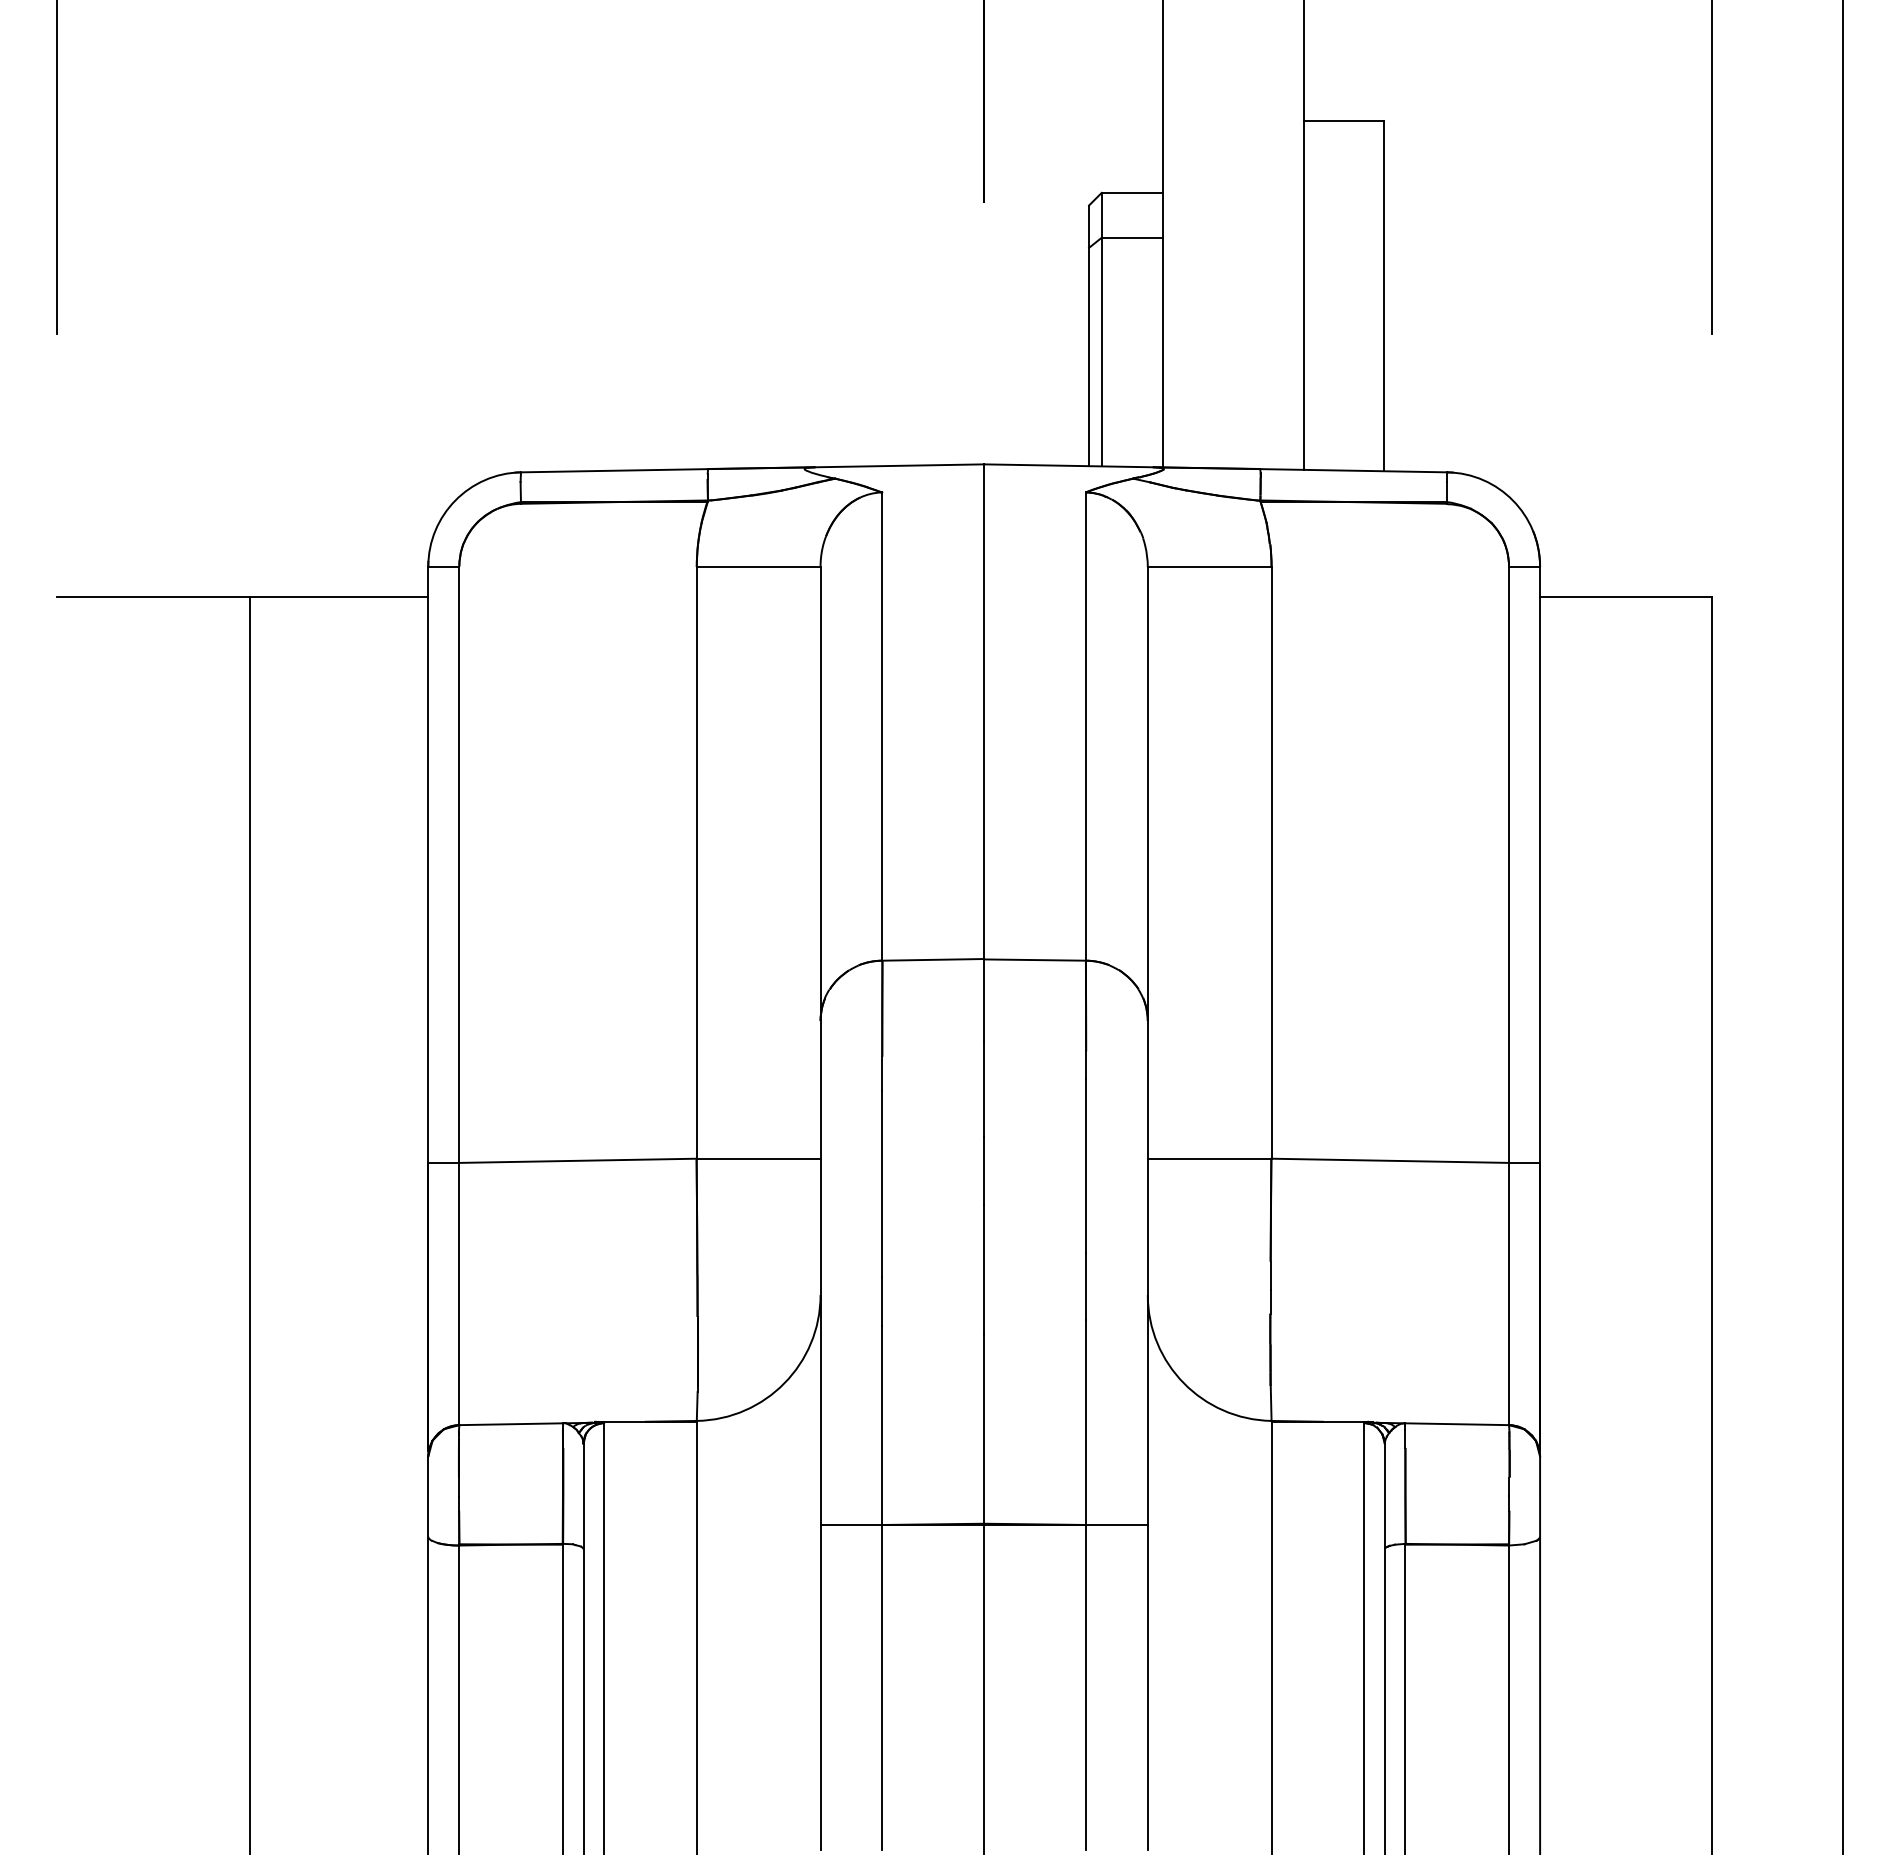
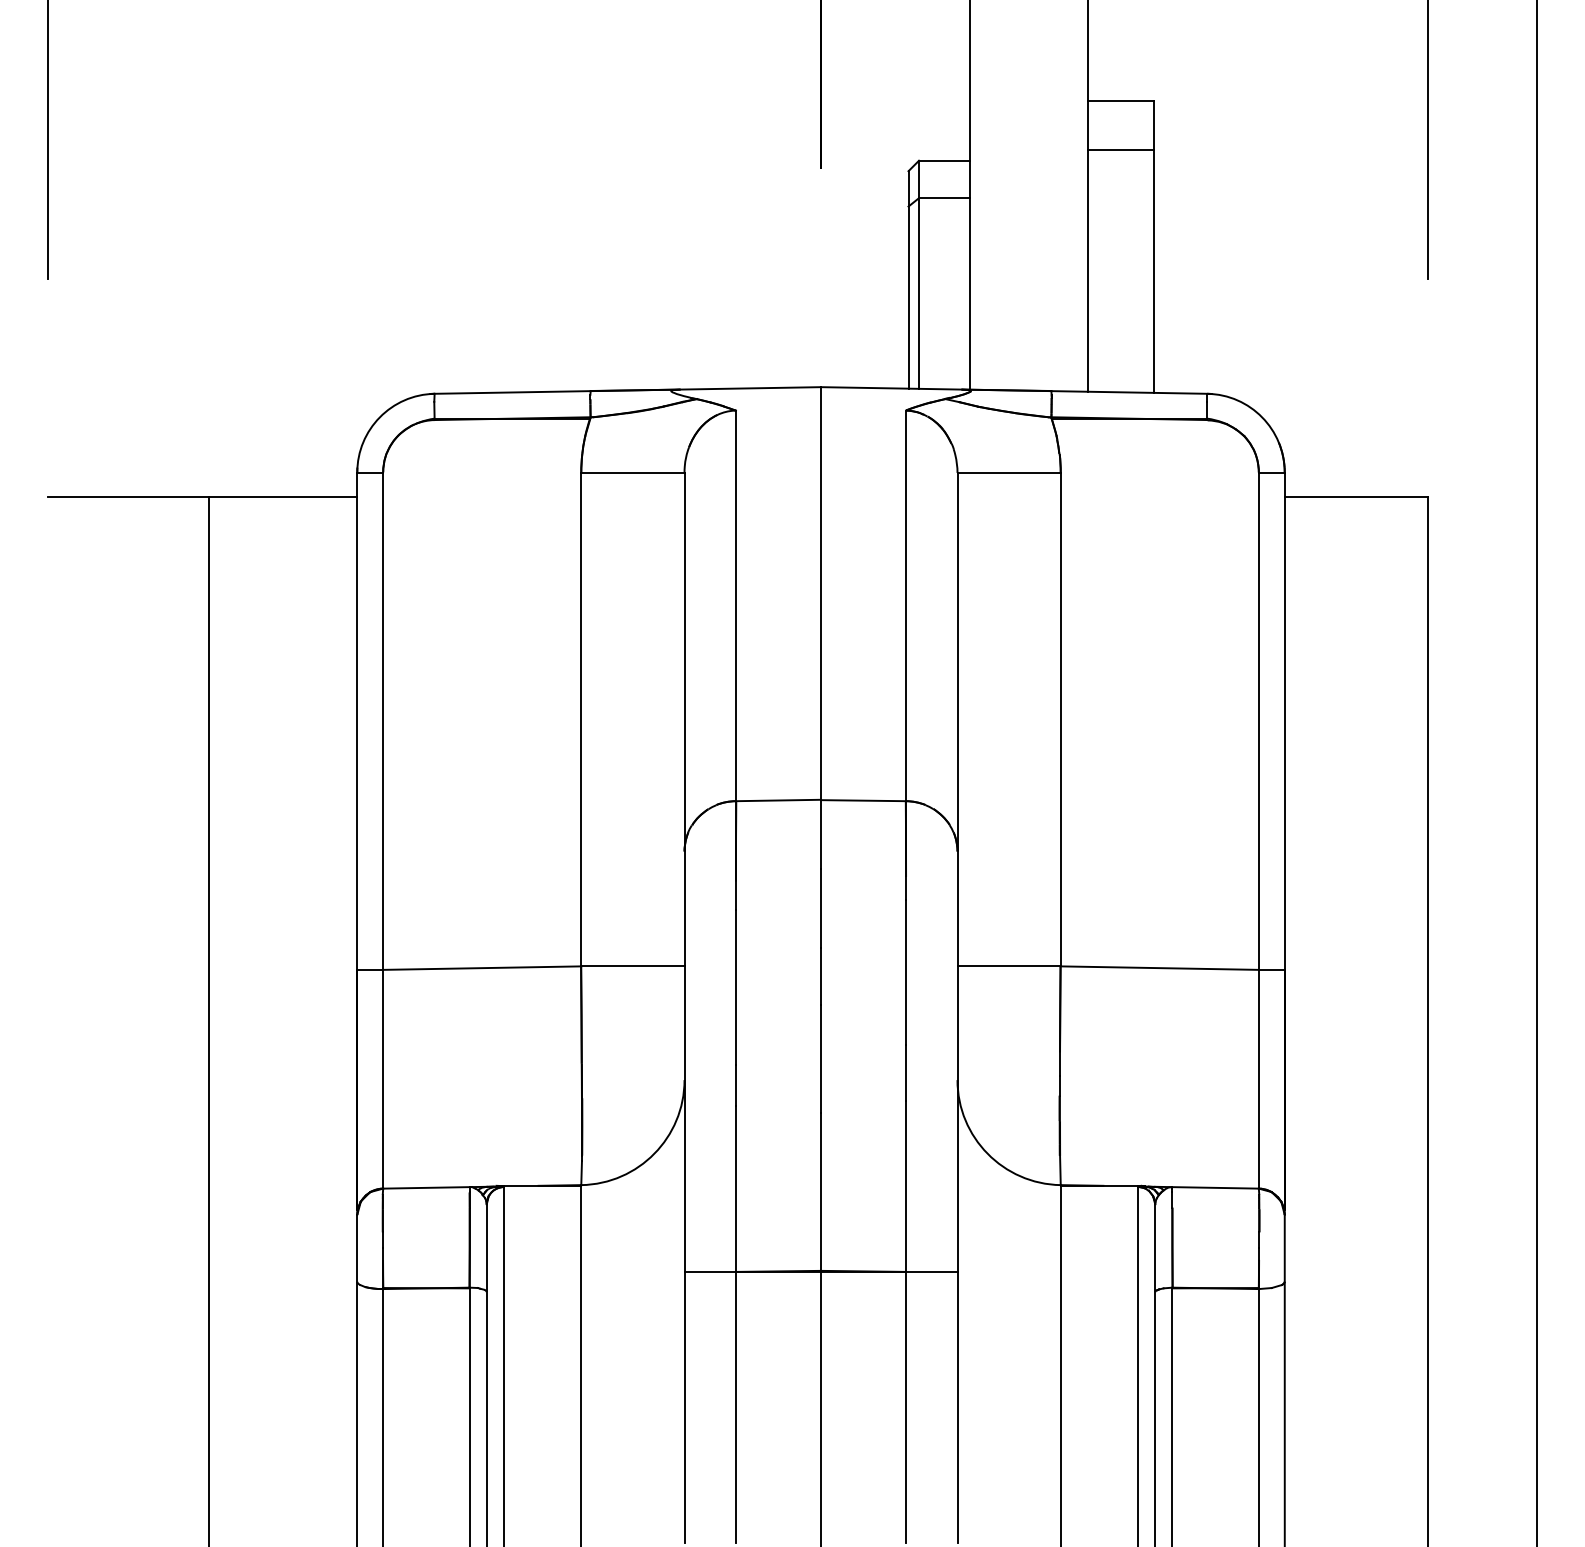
line: (1343, 179) -> (1120, 149), added

